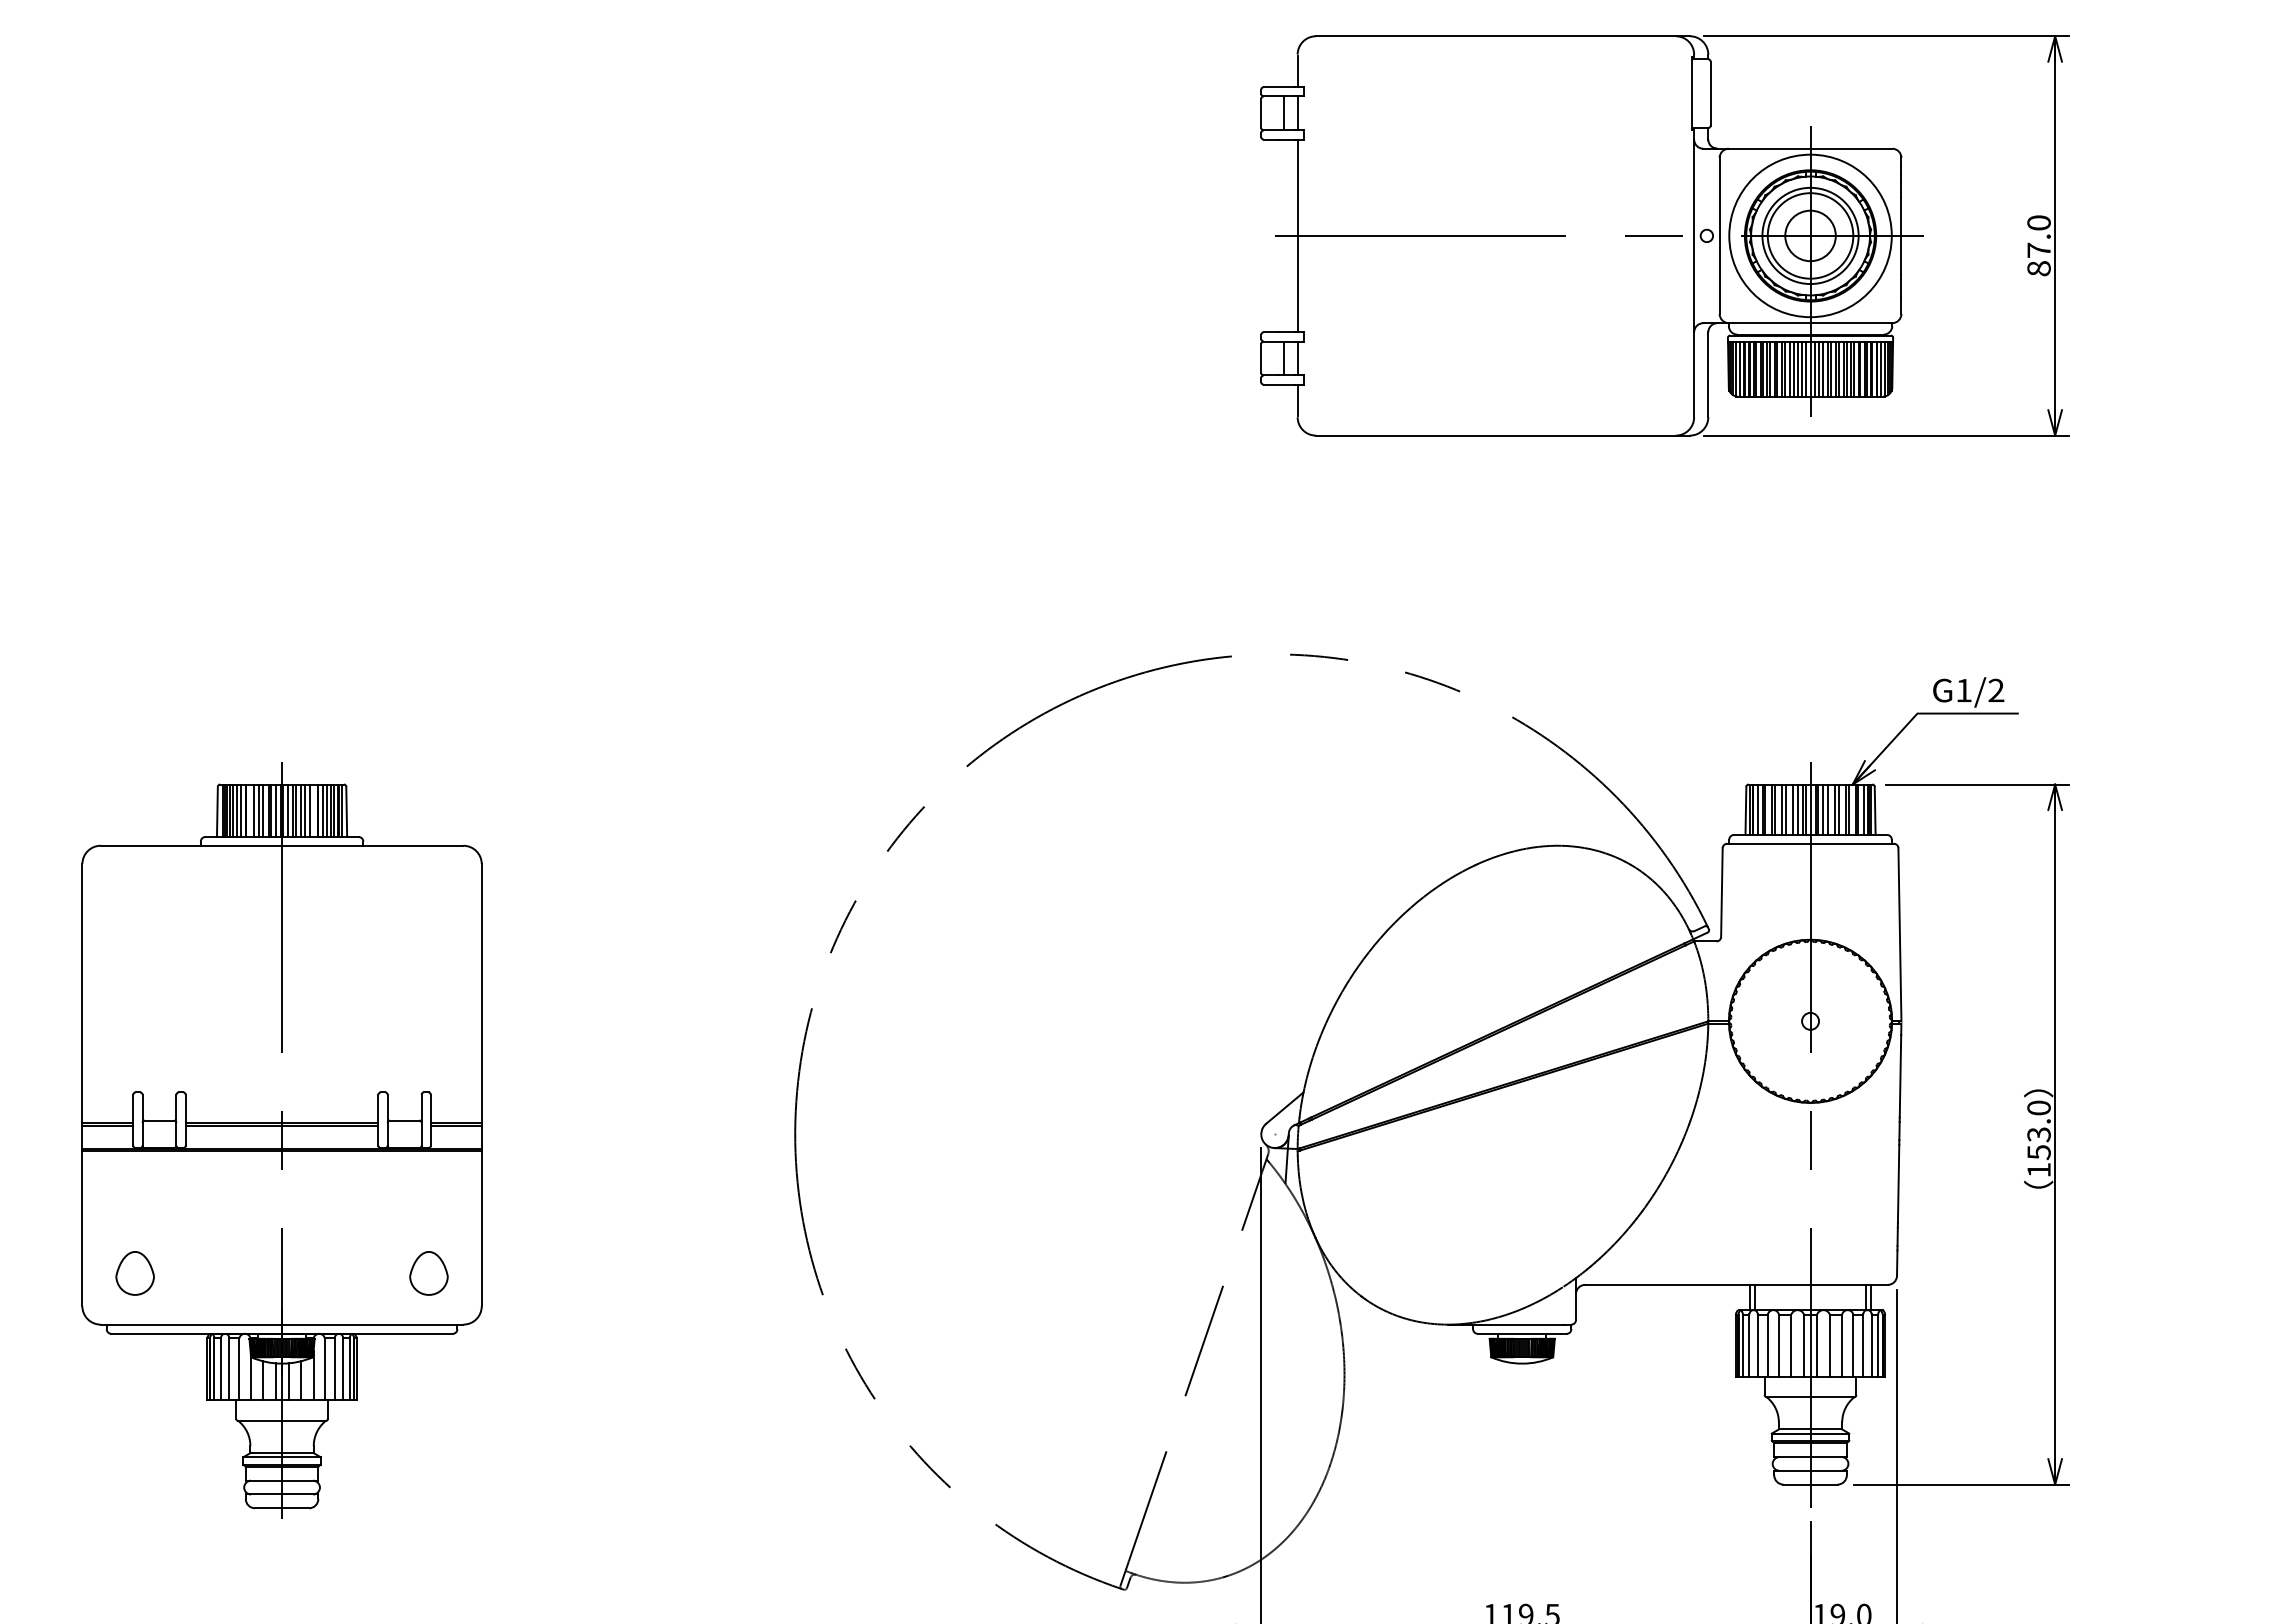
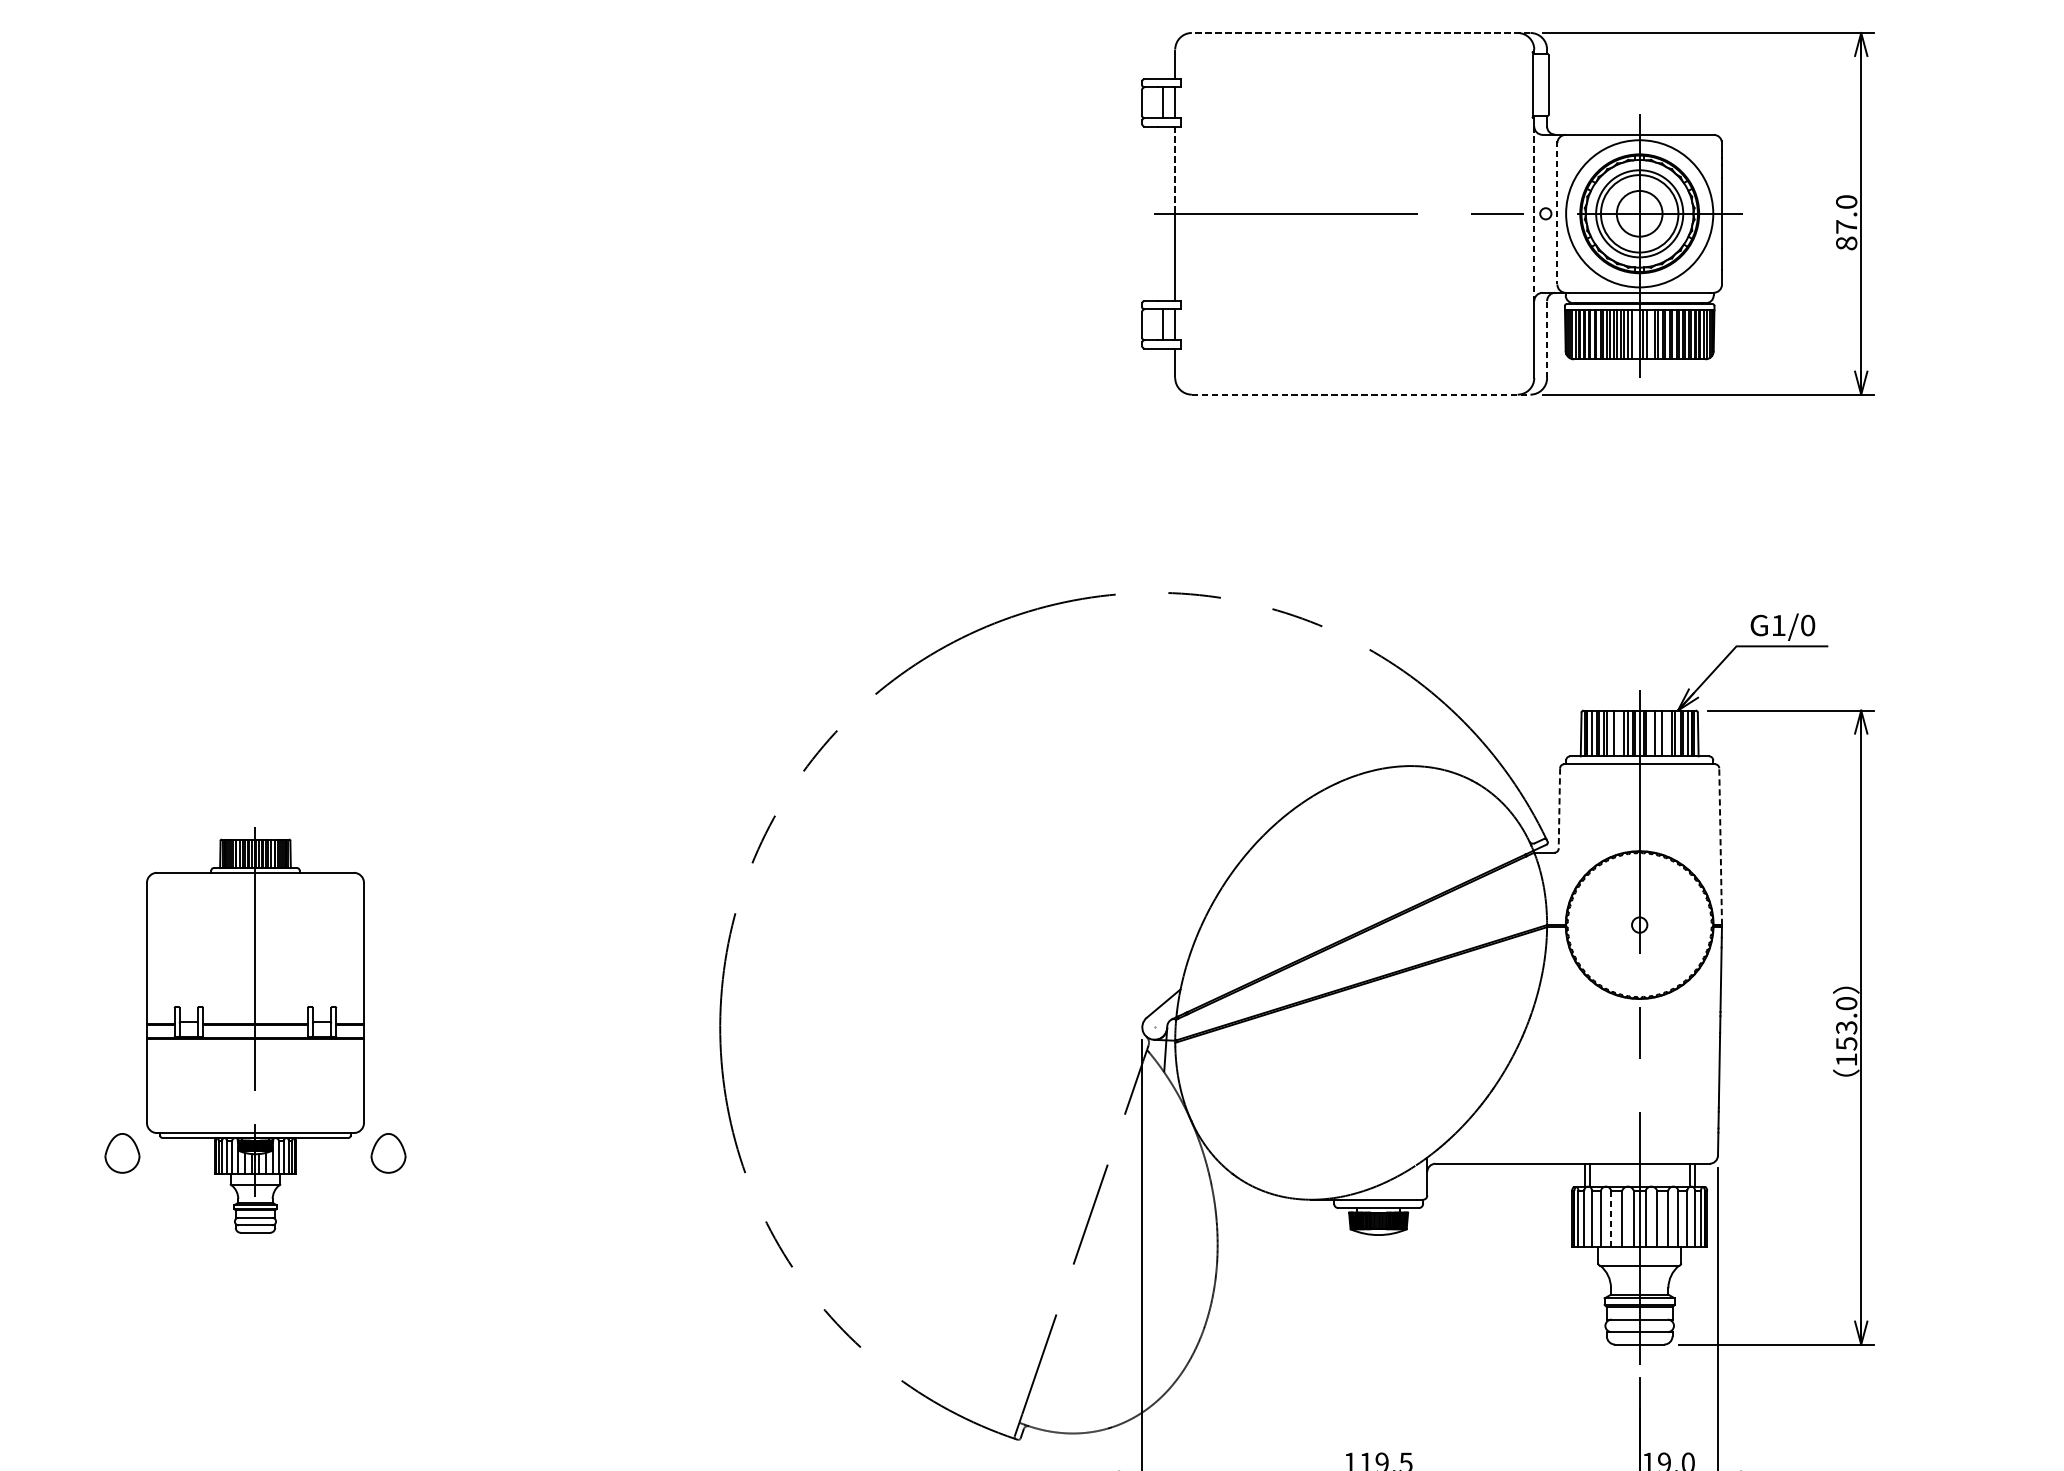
line: (1502, 36) -> (1360, 33), solid -> dashed
line: (1297, 188) -> (1175, 170), solid -> dashed
line: (1719, 235) -> (1557, 213), solid -> dashed
line: (1694, 236) -> (1534, 214), solid -> dashed
line: (1806, 369) -> (1636, 334), removed
line: (1822, 369) -> (1650, 334), removed
line: (1708, 374) -> (1547, 339), solid -> dashed
line: (1502, 435) -> (1360, 394), solid -> dashed
text: (1996, 690) -> (1808, 625), G1/2 -> G1/0
line: (1785, 809) -> (1617, 733), removed
line: (1823, 809) -> (1651, 733), removed
line: (1839, 809) -> (1665, 733), removed
line: (1721, 893) -> (1559, 809), solid -> dashed
line: (1899, 934) -> (1720, 846), solid -> dashed
part: (281, 1140) -> (254, 1032), size x0.6
line: (1779, 1345) -> (1611, 1218), solid -> dashed

